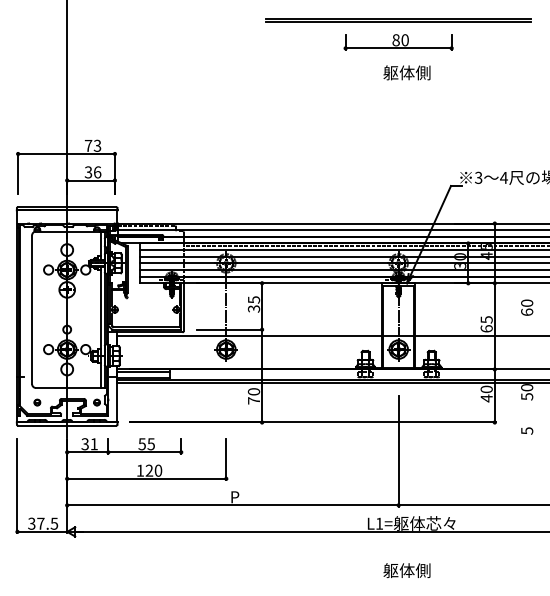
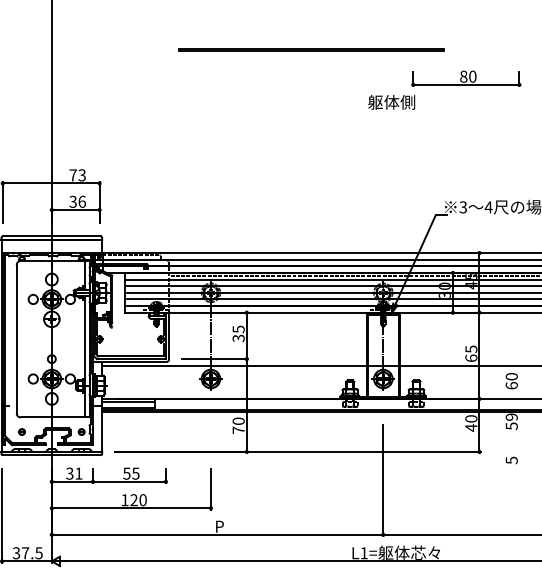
line: (398, 19) -> (311, 48), moved
part: (398, 42) -> (466, 78), moved
text: (527, 307) -> (512, 380), moved
text: (527, 387) -> (512, 416), 50 -> 59

